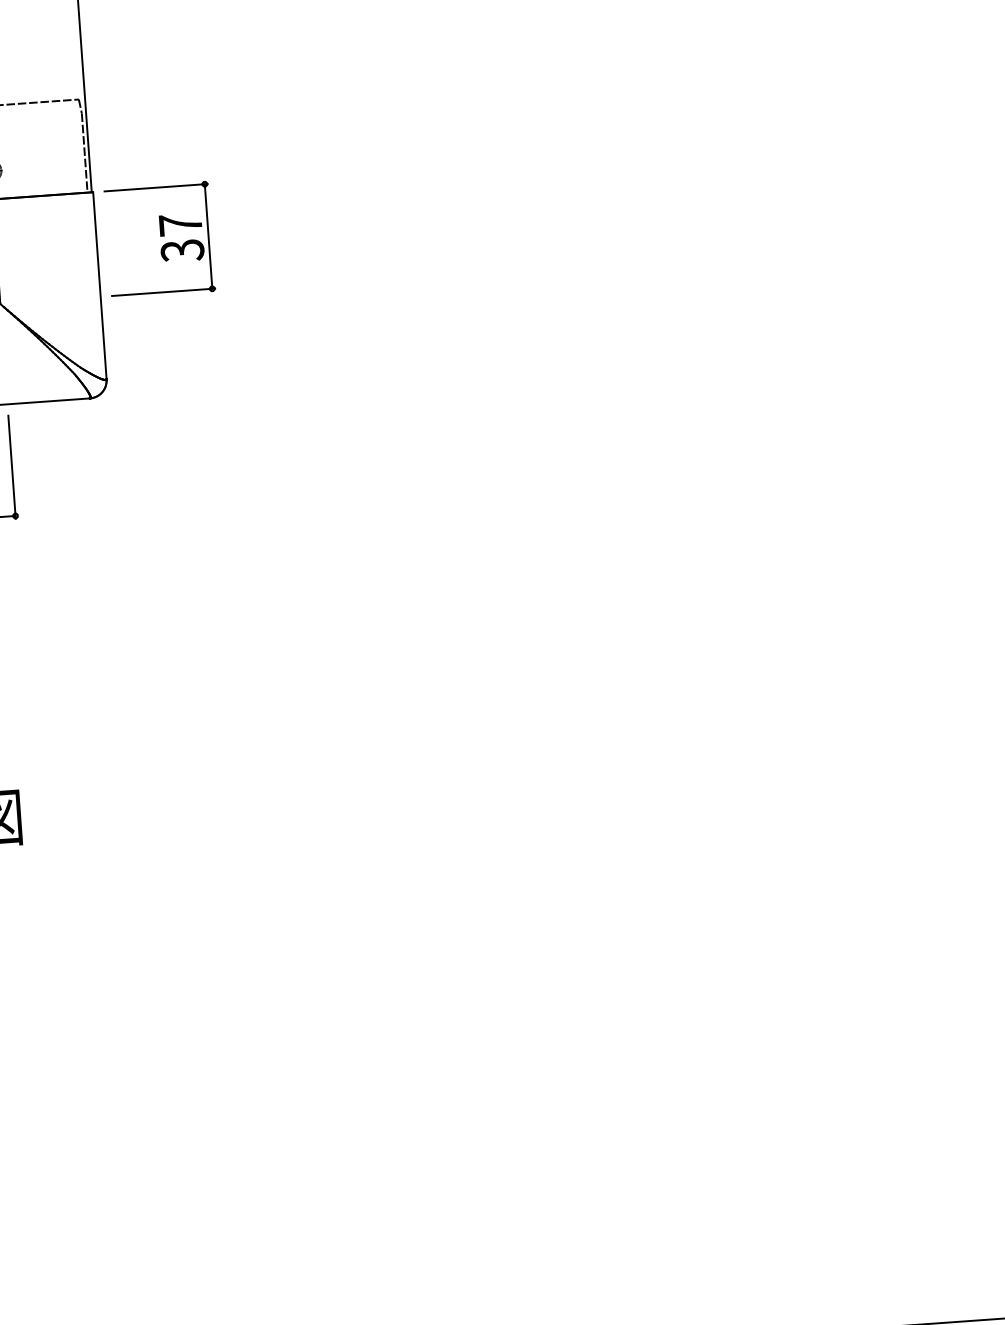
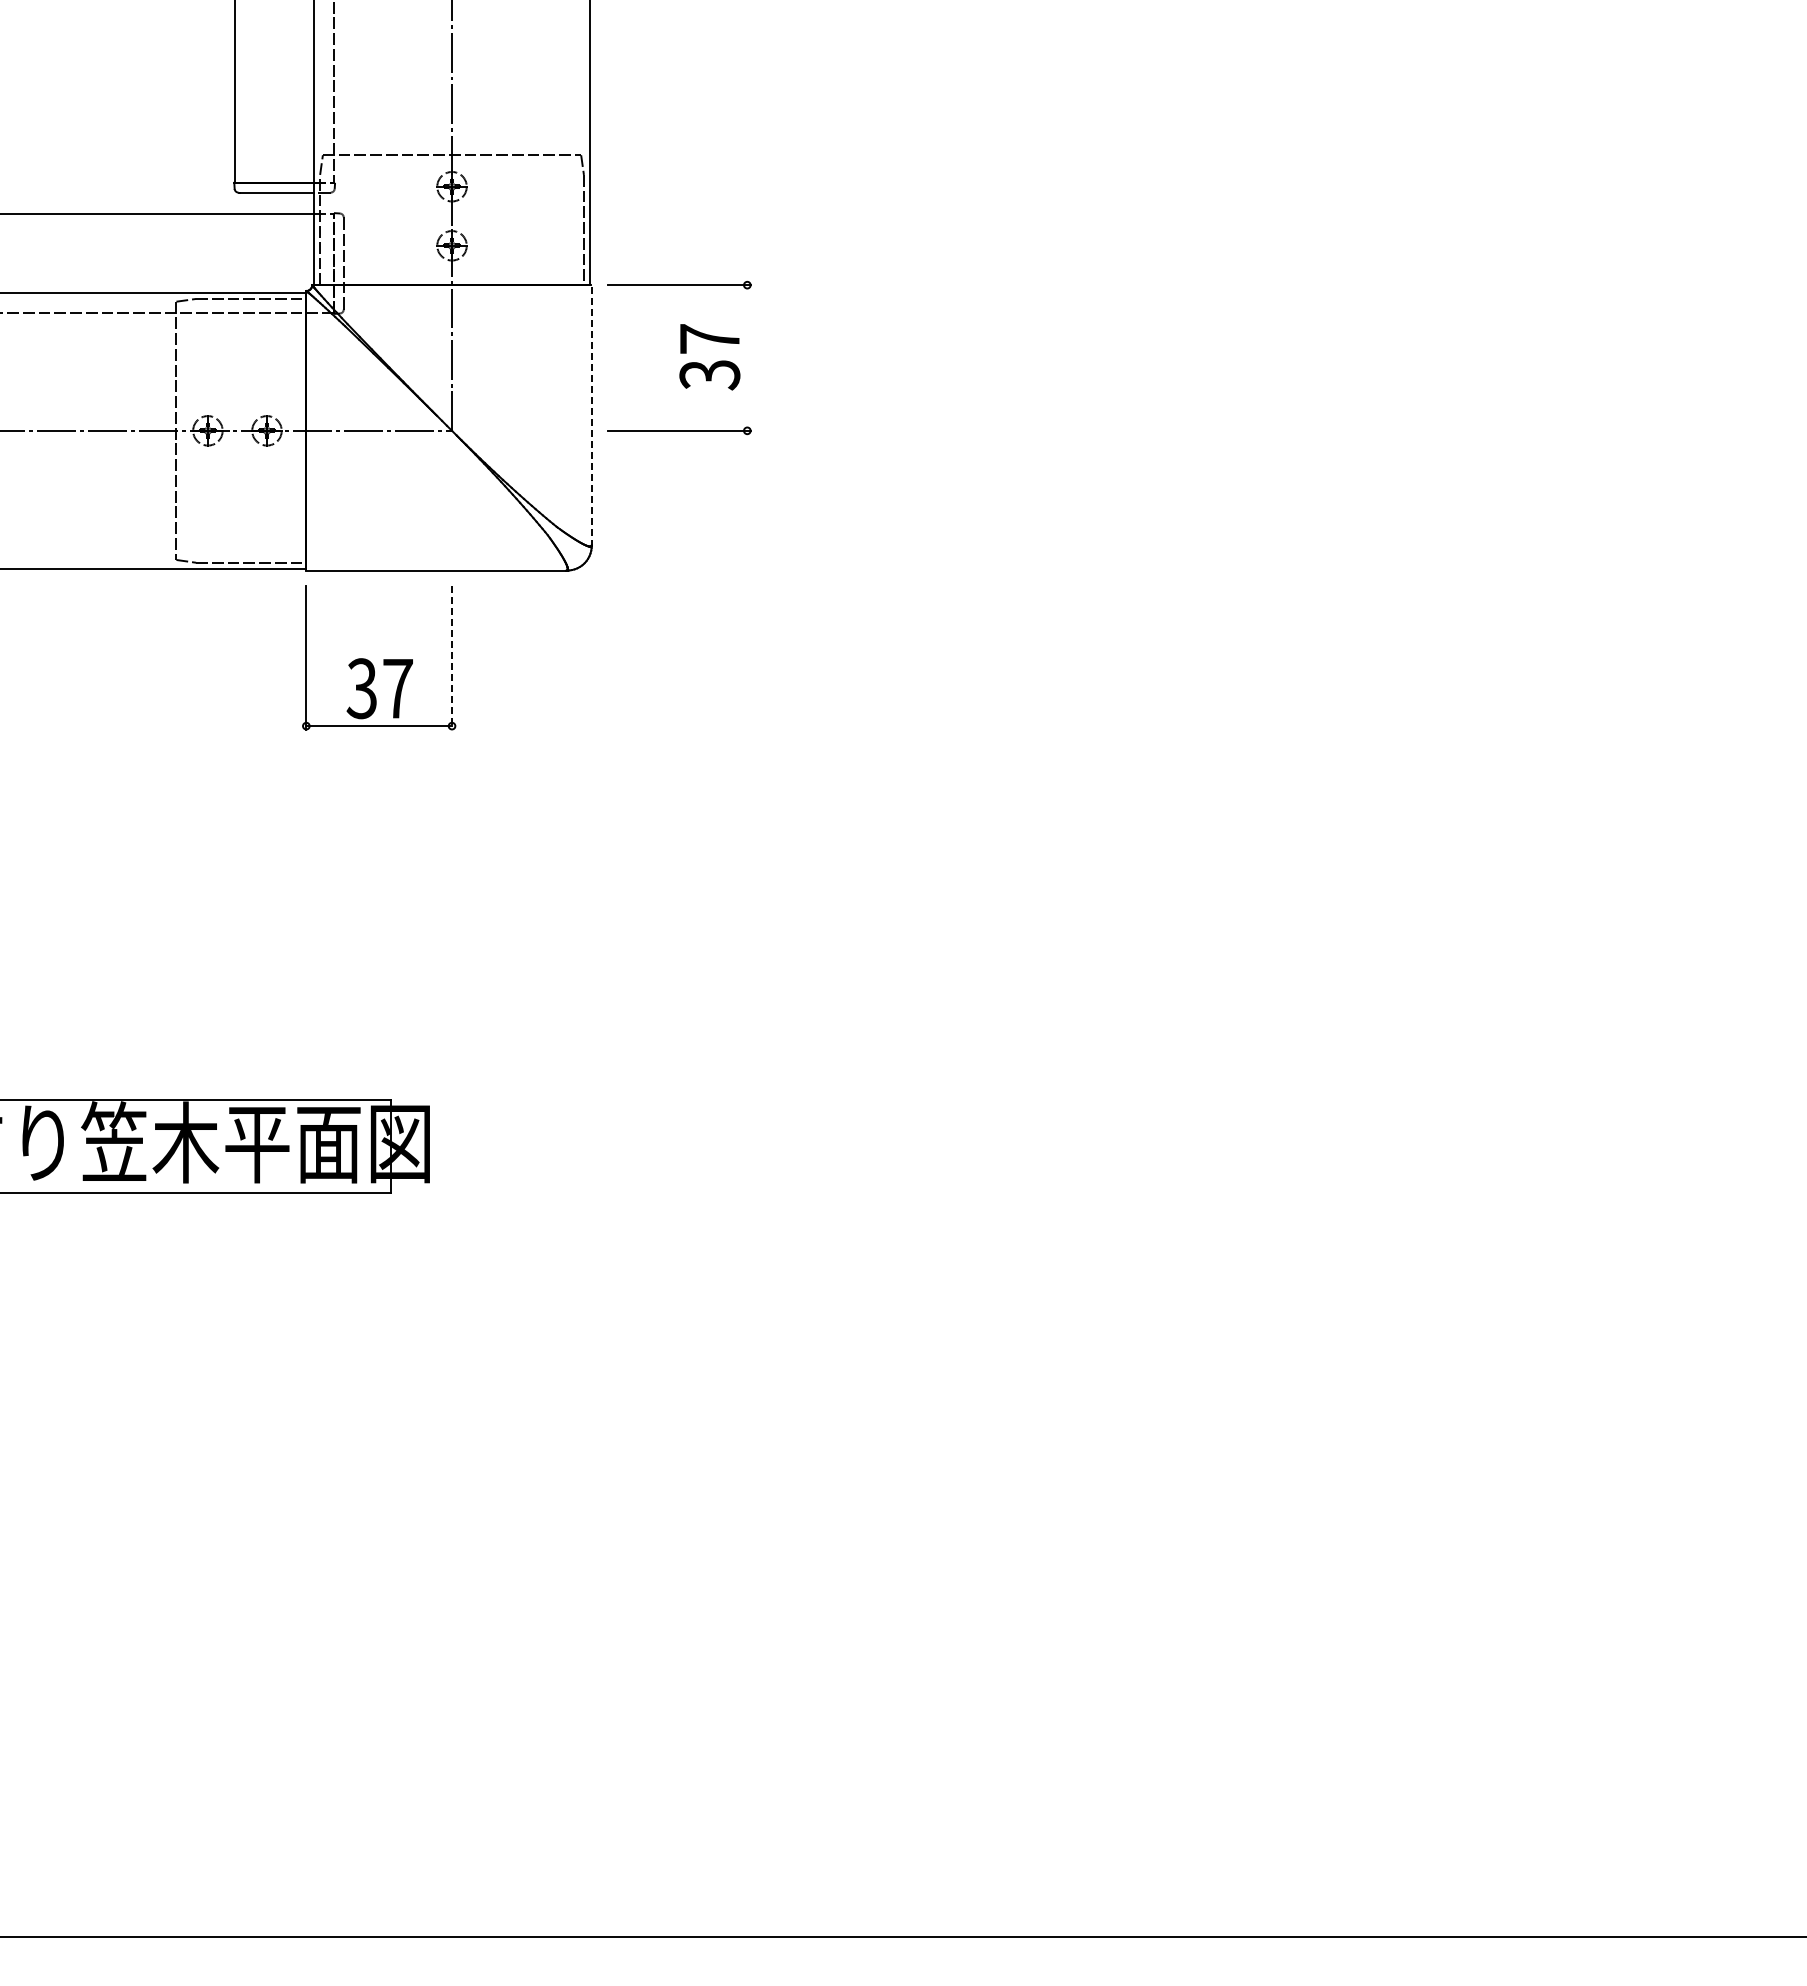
line: (208, 236) -> (747, 357), removed
line: (99, 286) -> (591, 416), solid -> dashed
line: (12, 467) -> (452, 658), solid -> dashed

